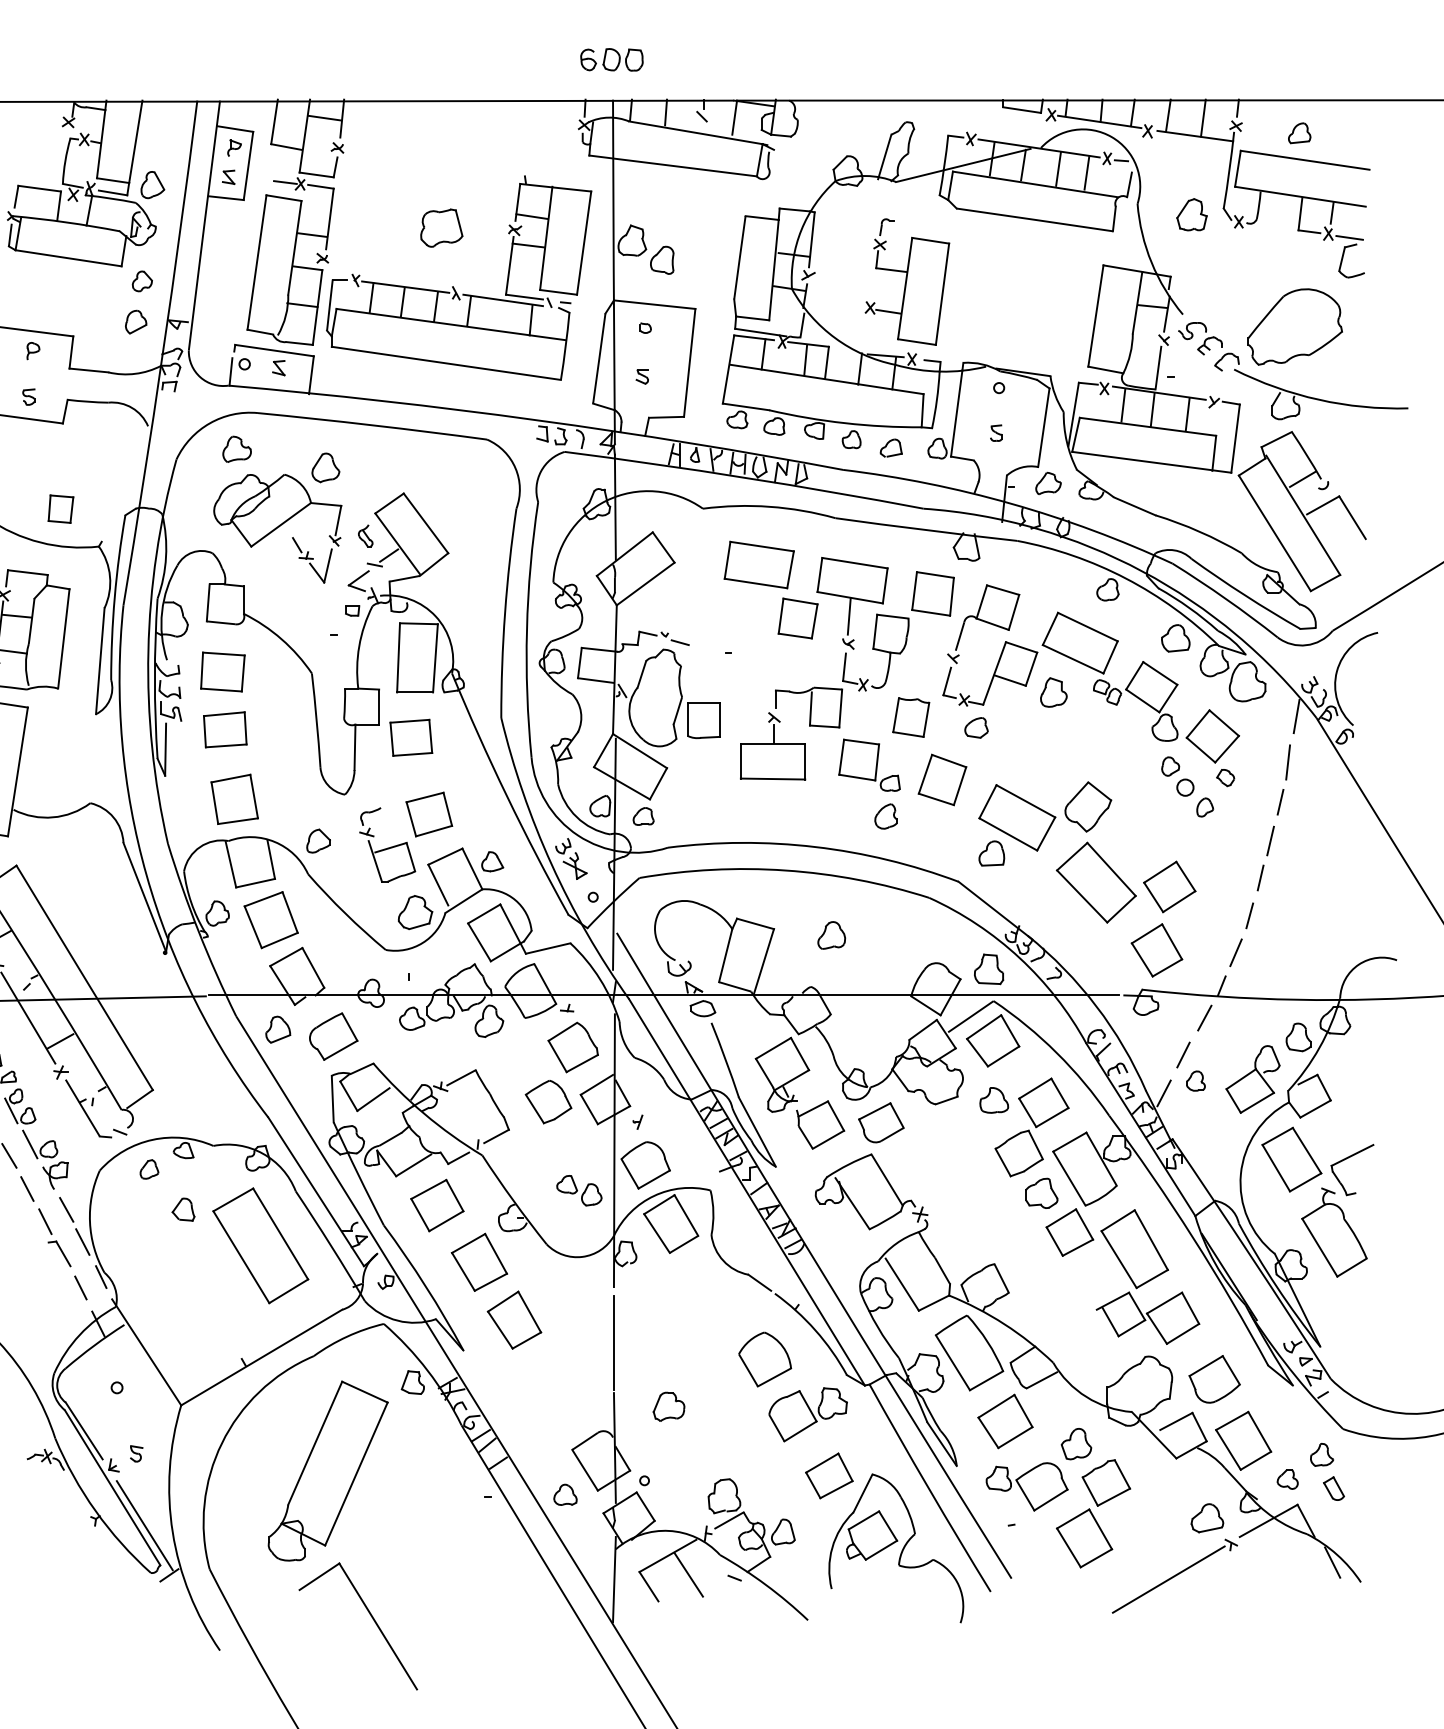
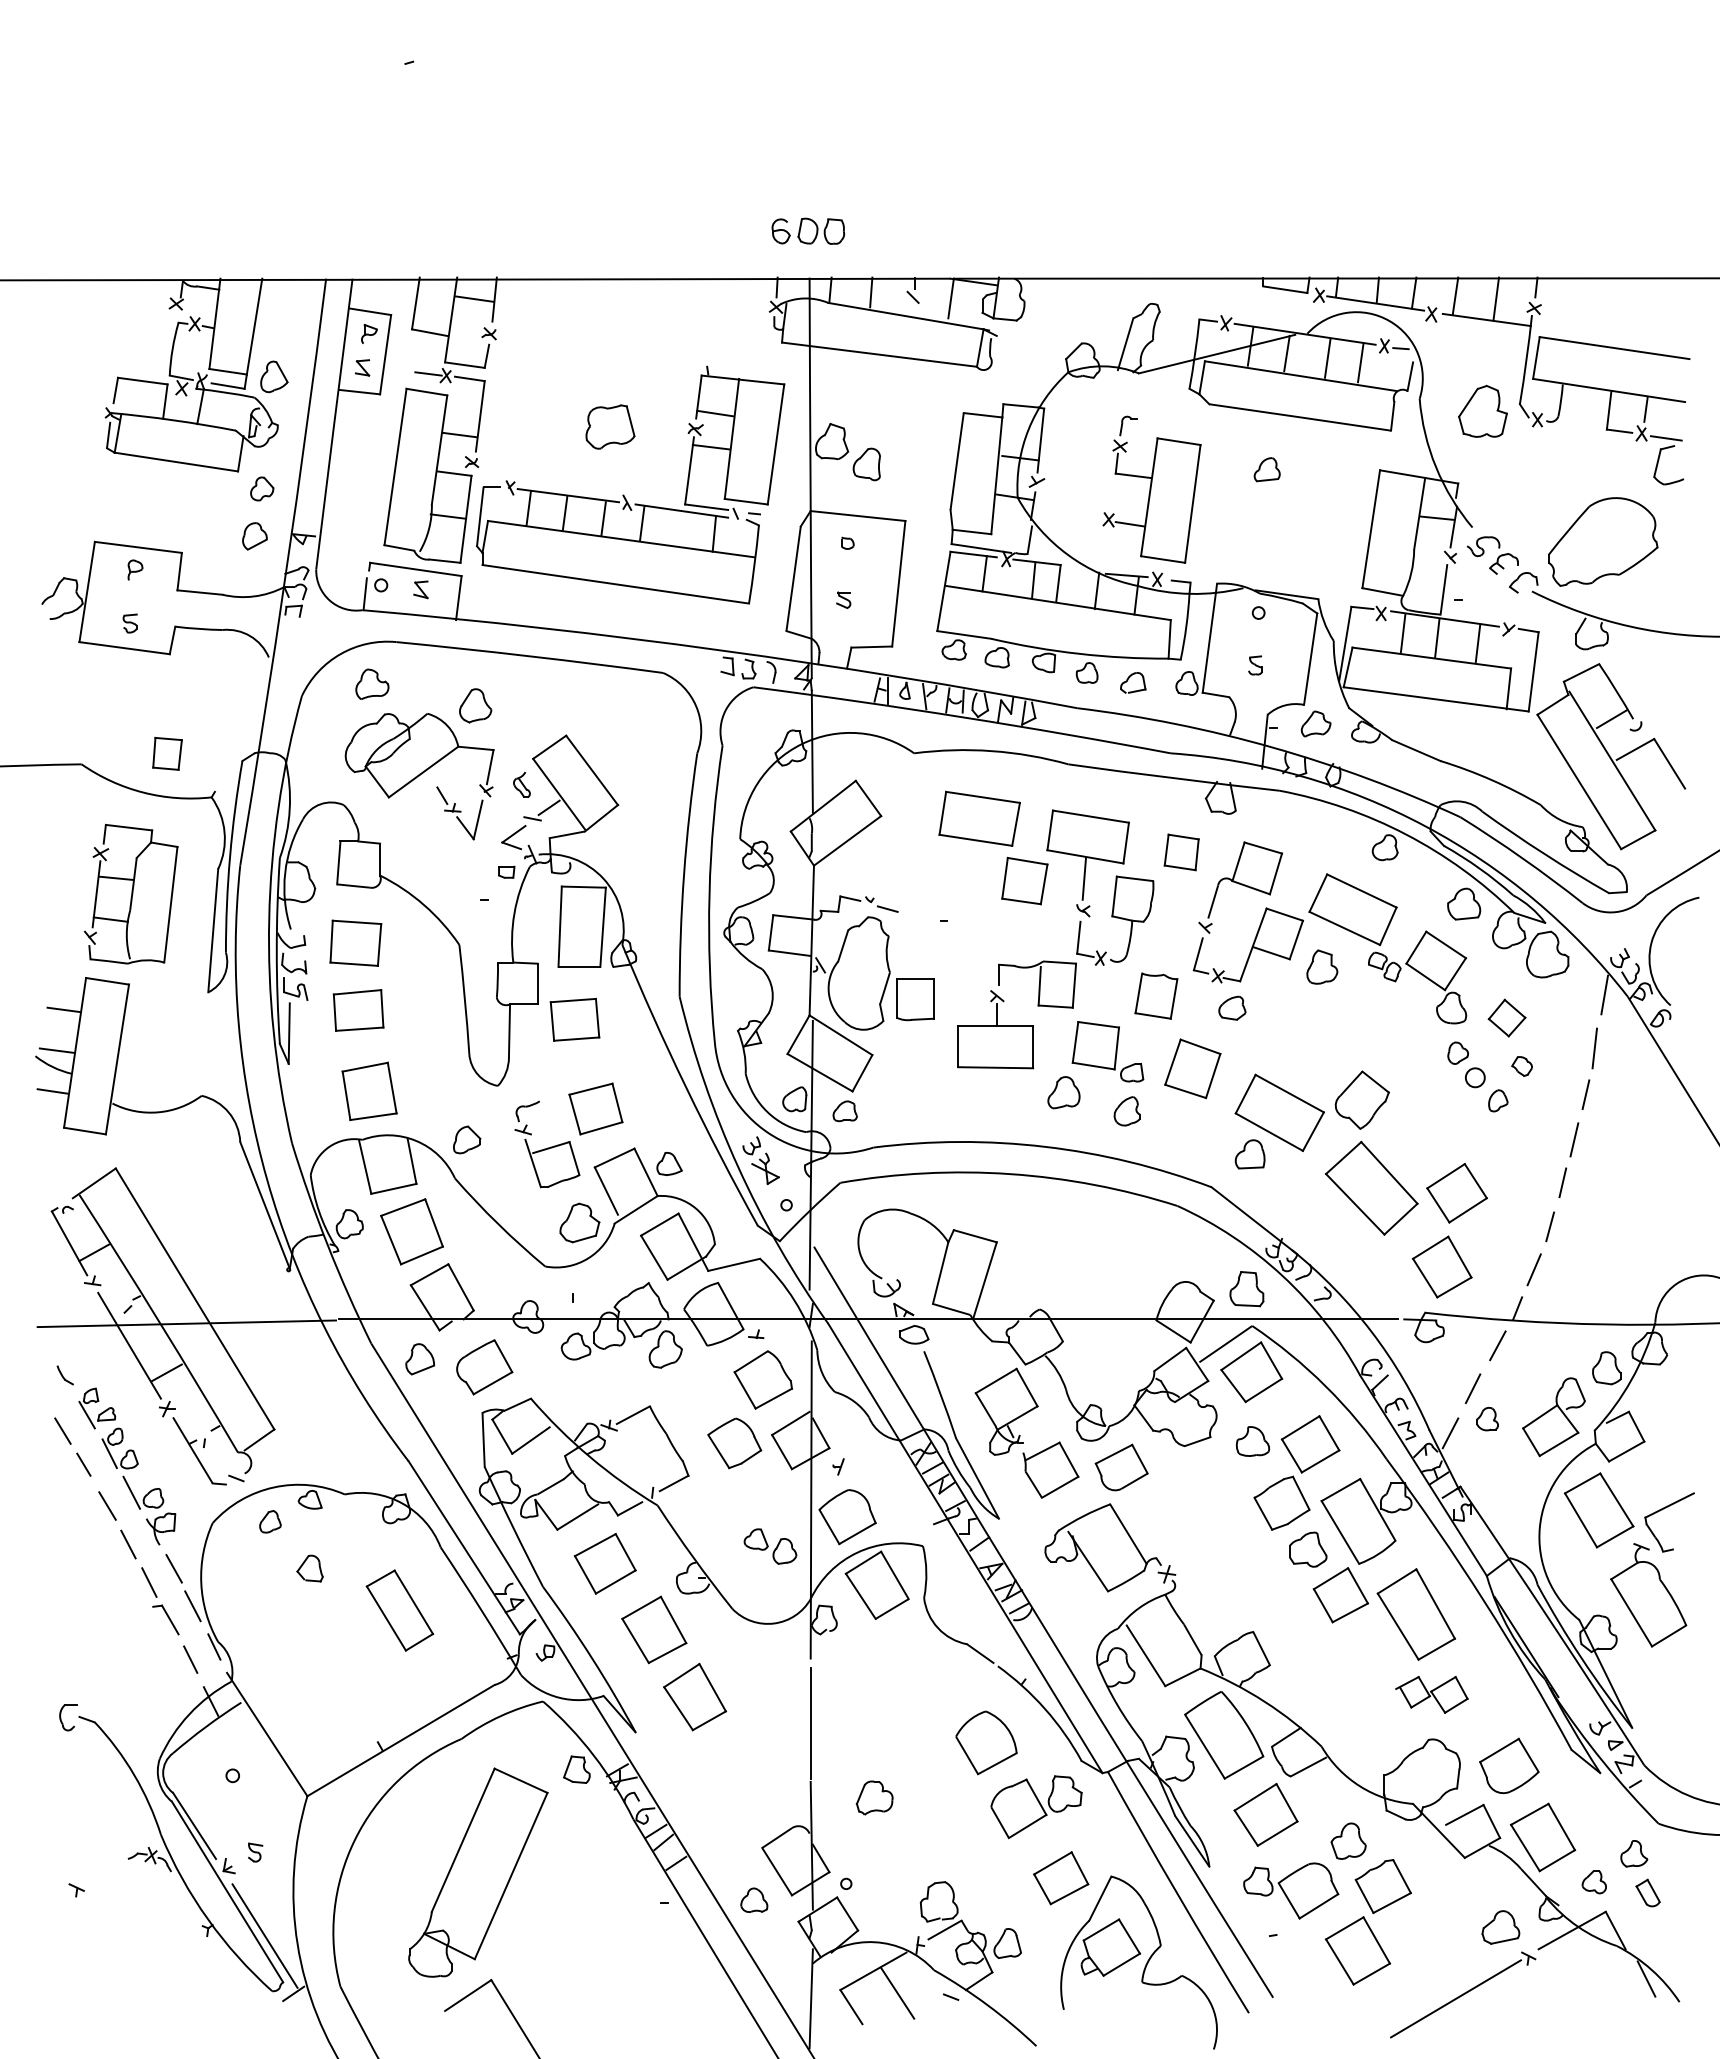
part: (1299, 133) -> (1266, 469), moved
part: (1191, 214) -> (1482, 411), size x1.4
part: (932, 593) -> (1181, 852), size x0.7
part: (1212, 735) -> (1506, 1017), size x0.6
part: (831, 935) -> (1063, 1092), moved
part: (260, 1245) -> (399, 1610), size x0.6
part: (1147, 1317) -> (1431, 1694), size x0.6

